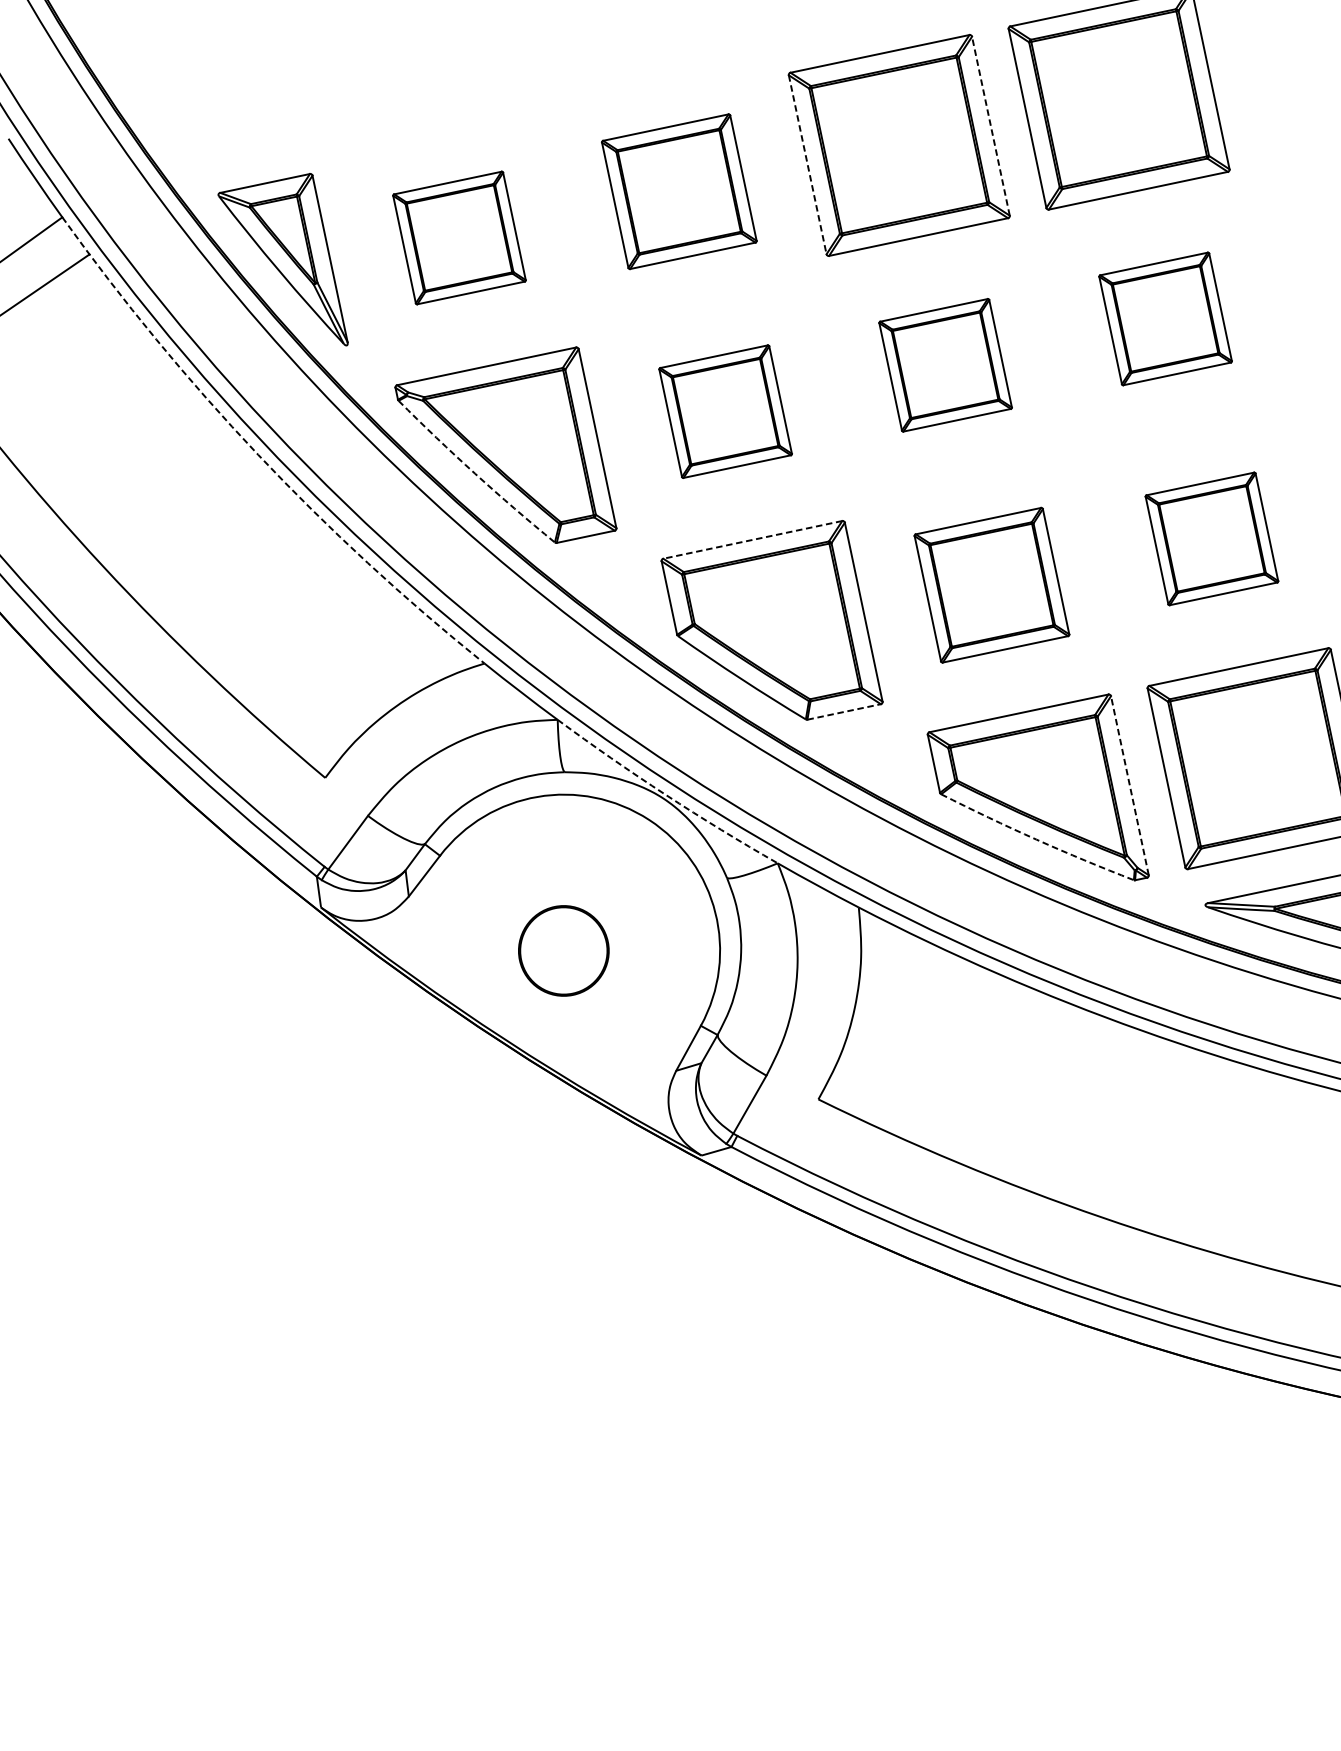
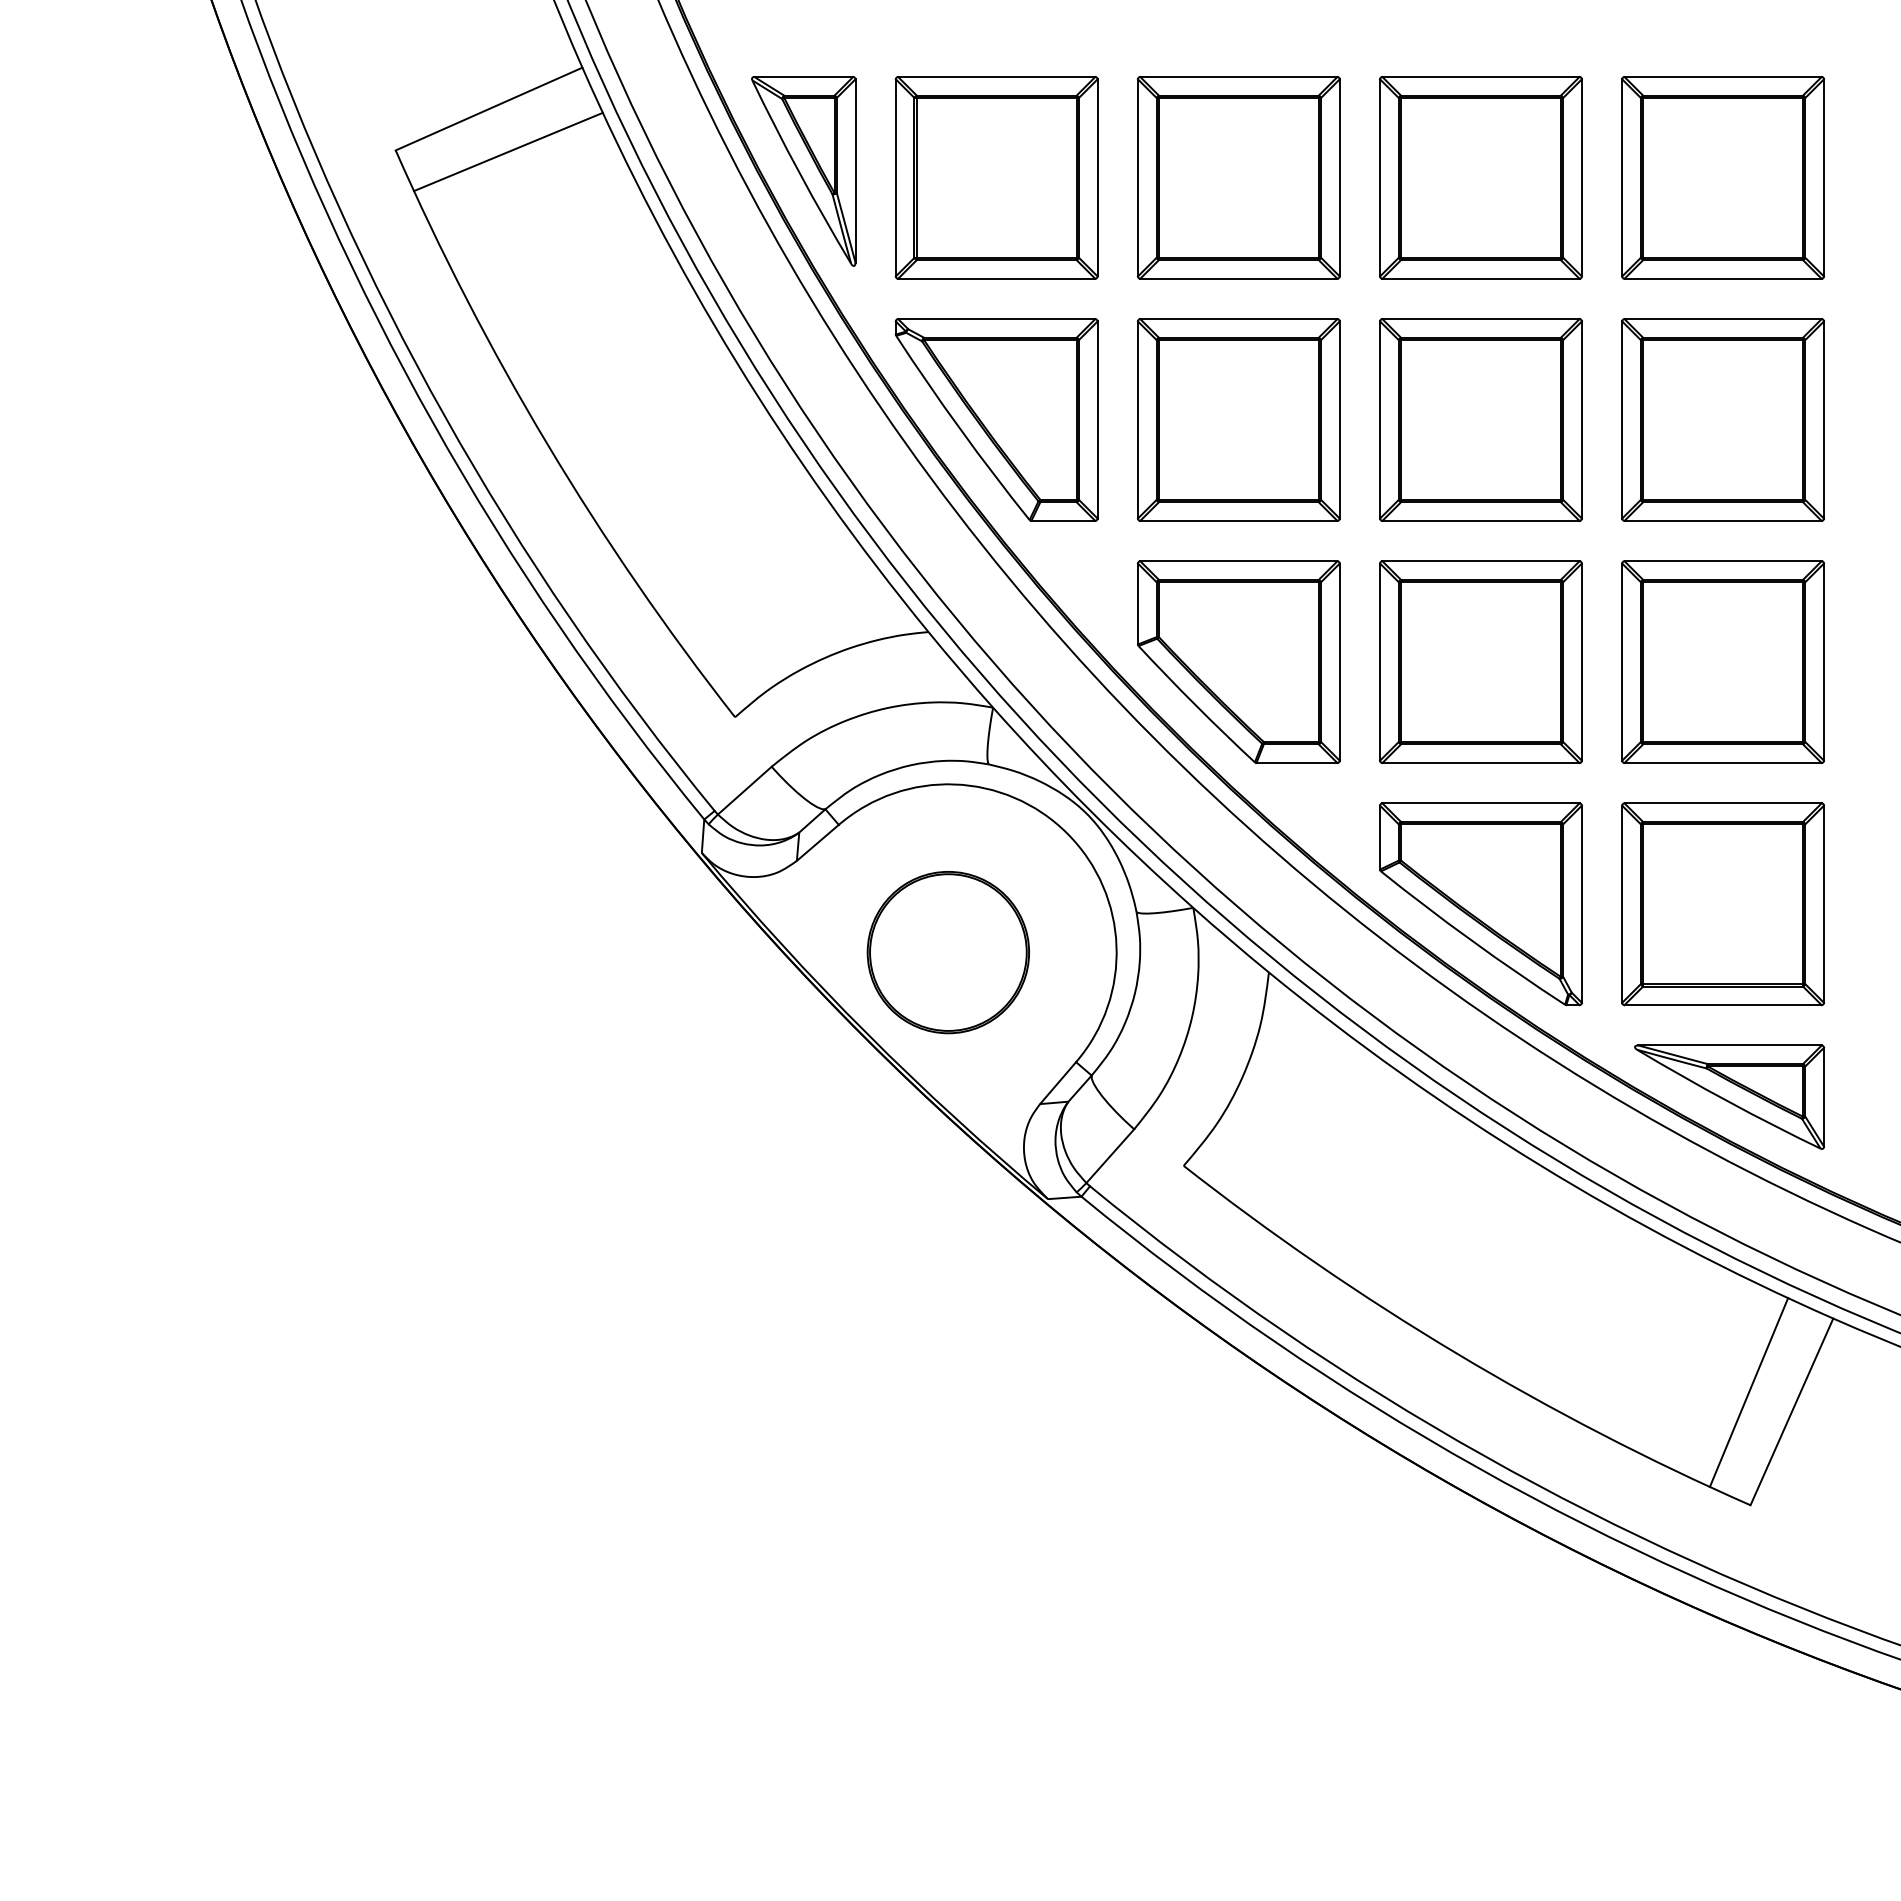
line: (990, 125) -> (1581, 177), dashed -> solid
line: (807, 164) -> (1380, 177), dashed -> solid
part: (679, 191) -> (1238, 177), size x1.43
part: (459, 237) -> (996, 177), size x1.67
part: (1165, 318) -> (1723, 419), size x1.67
part: (945, 364) -> (1480, 419), size x1.67
part: (725, 411) -> (1238, 419), size x1.67
arc: (258, 454) -> (736, 361), dashed -> solid
arc: (474, 473) -> (960, 429), dashed -> solid
part: (1212, 539) -> (1723, 662), size x1.67
line: (752, 540) -> (1238, 561), dashed -> solid
part: (991, 585) -> (1480, 662), size x1.43
line: (844, 712) -> (1297, 763), dashed -> solid
line: (1129, 785) -> (1581, 904), dashed -> solid
arc: (665, 794) -> (1090, 810), dashed -> solid
arc: (1036, 839) -> (1471, 940), dashed -> solid
part: (563, 950) -> (947, 952), size x1.67

